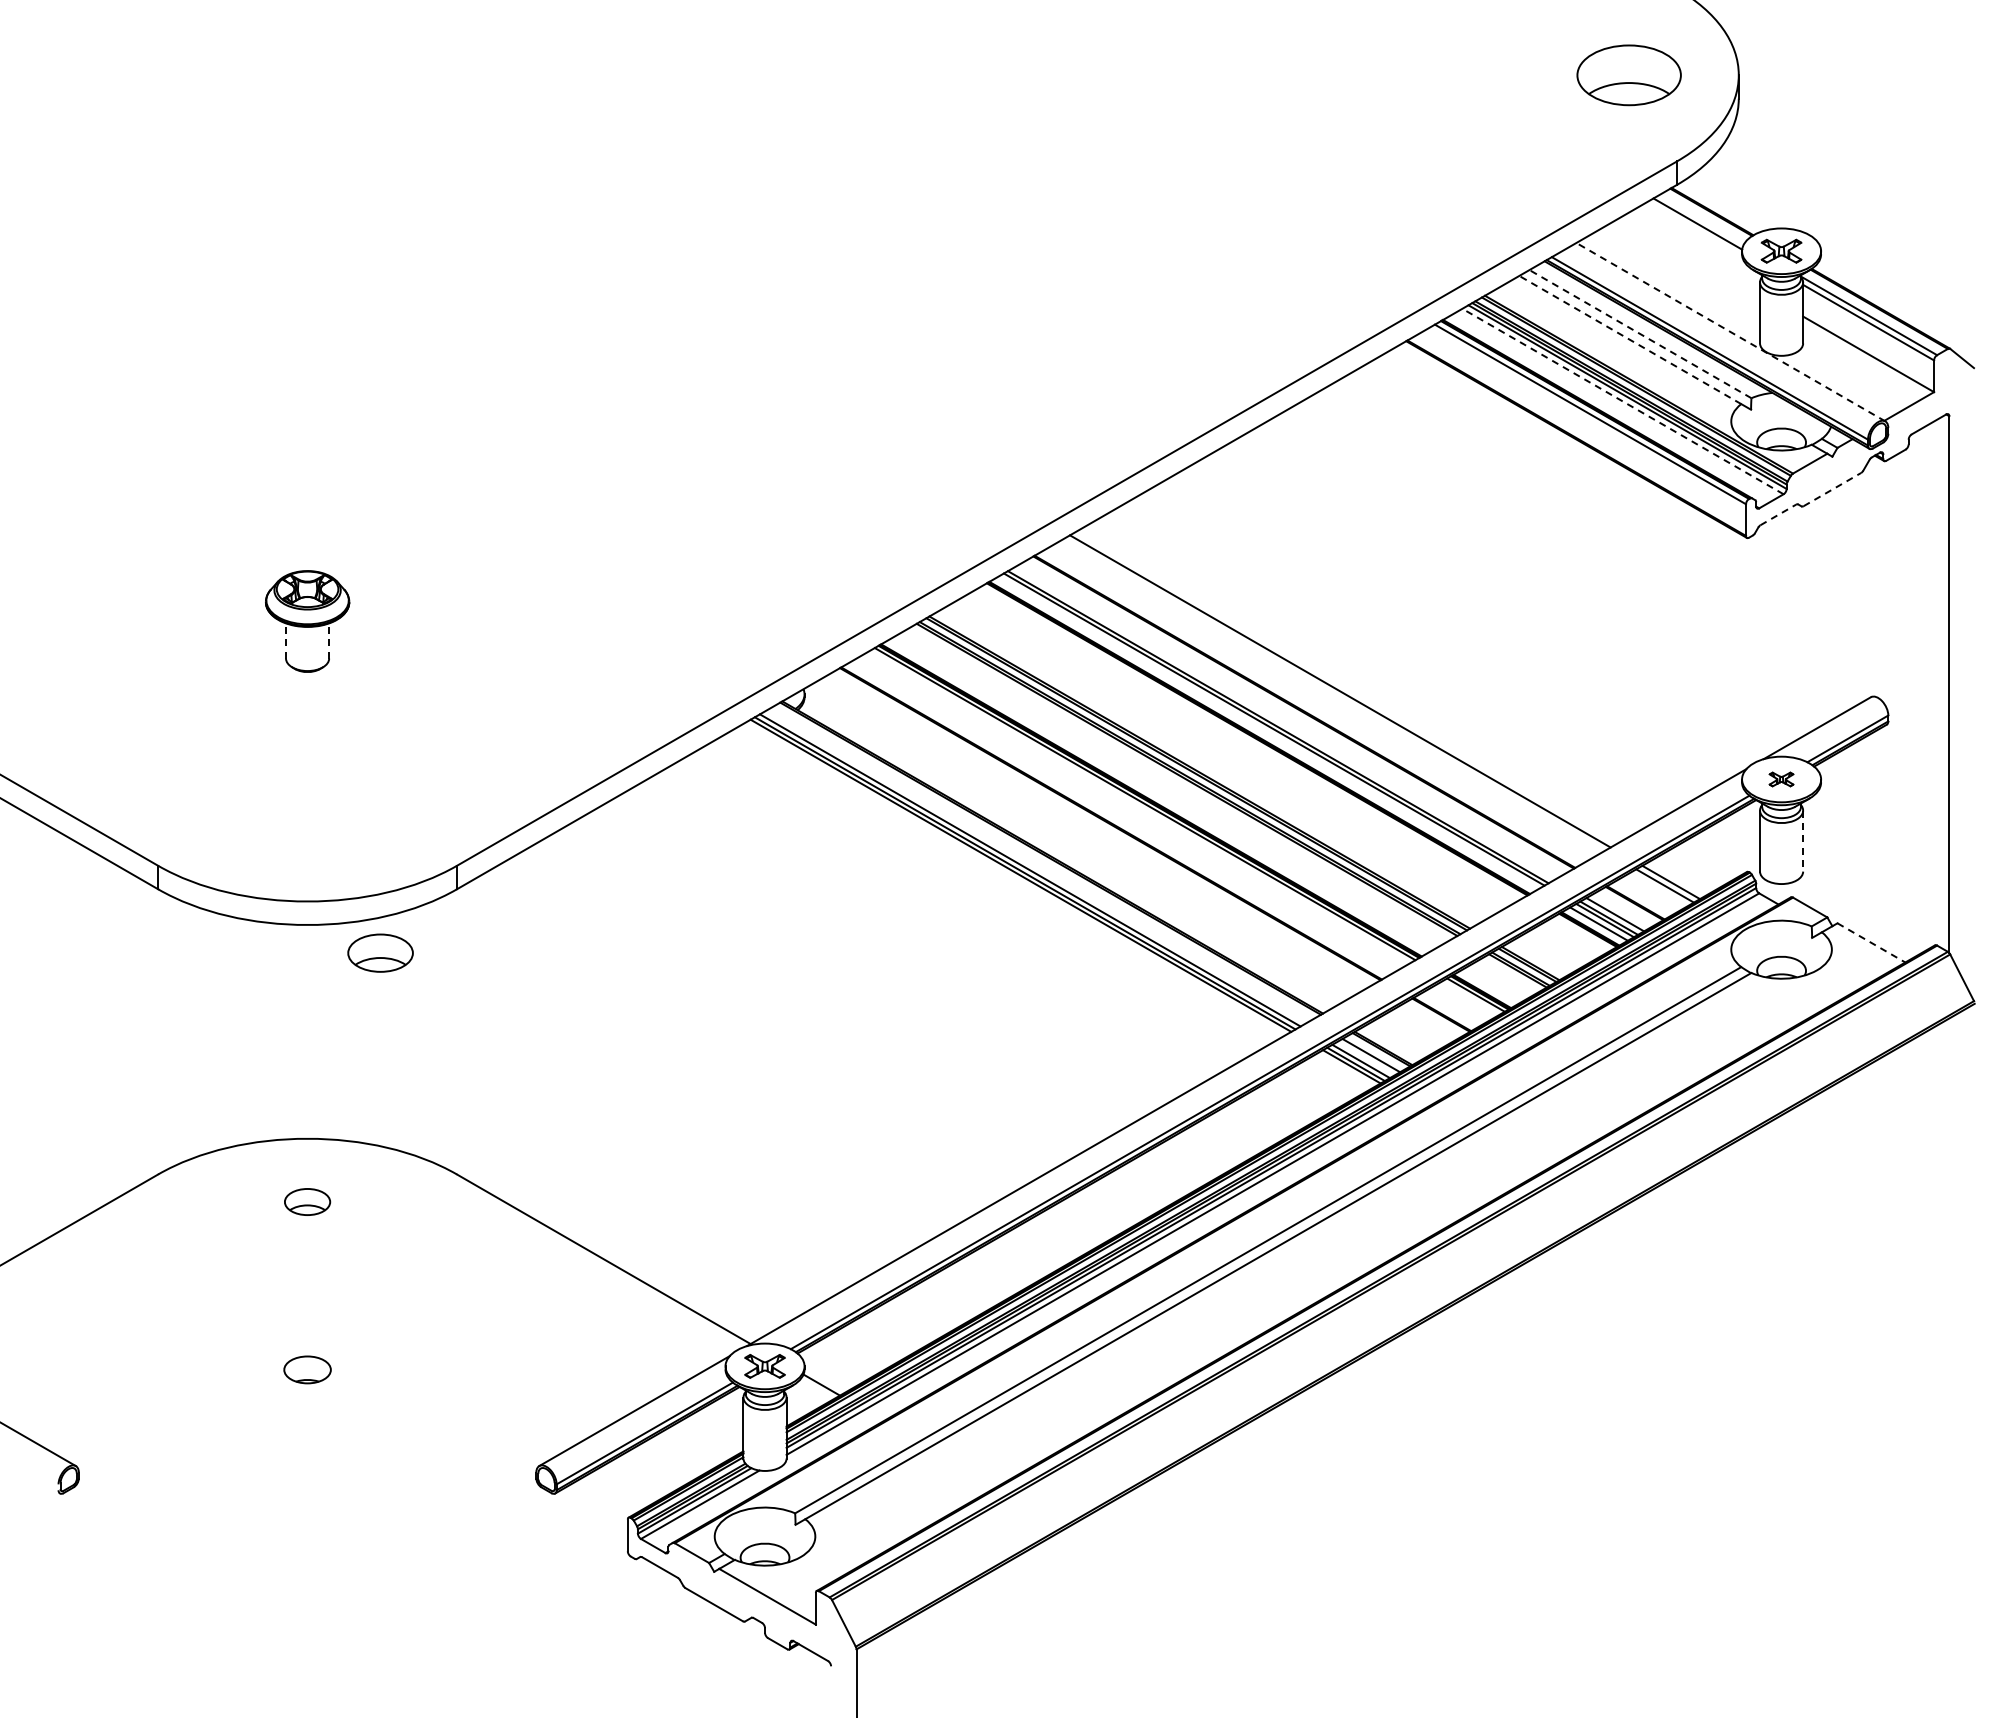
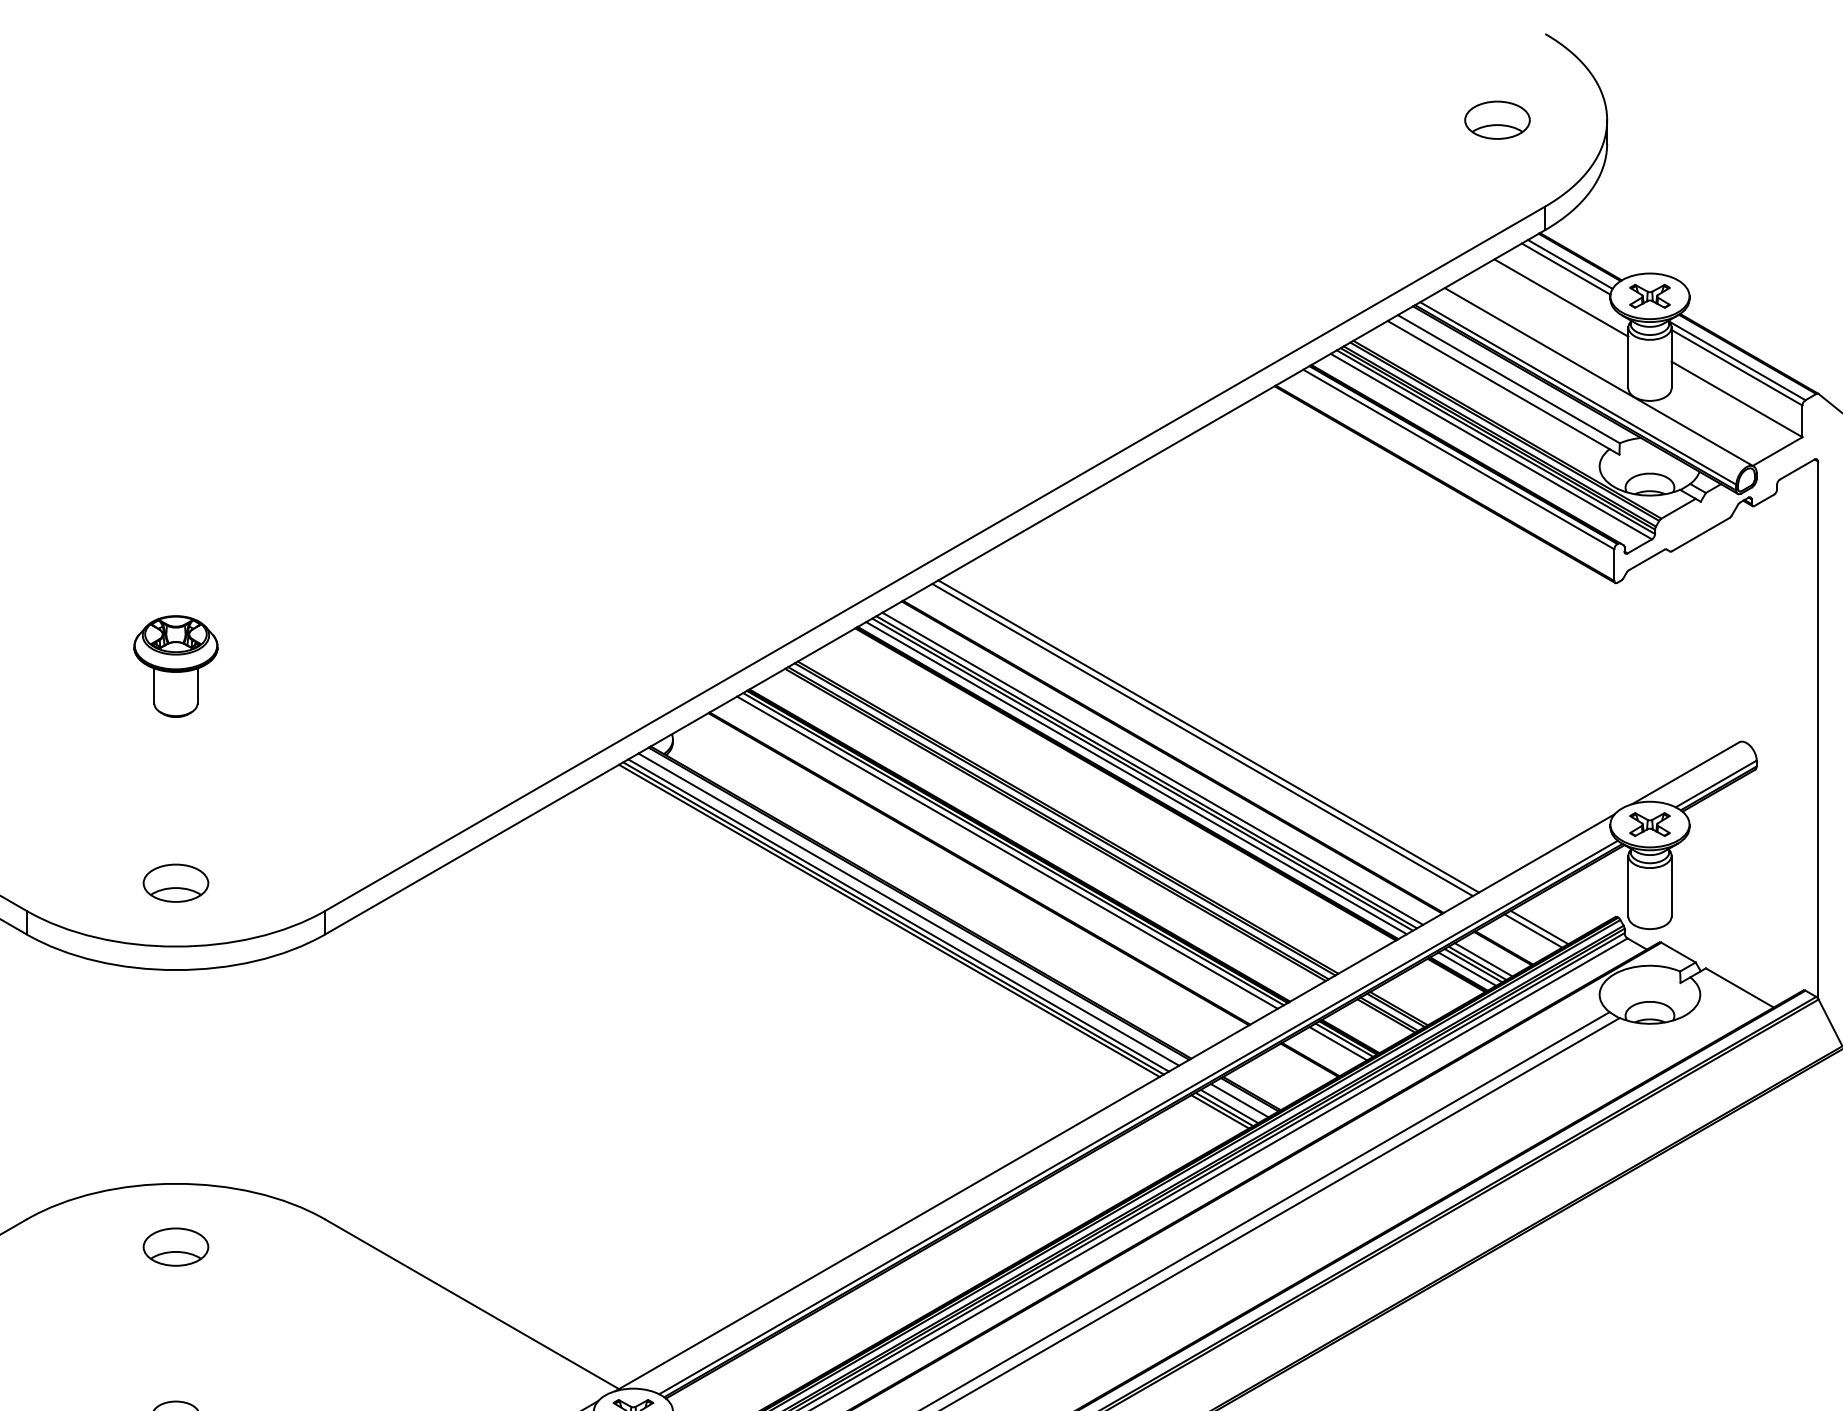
part: (1628, 74) -> (1496, 119), size x0.62
line: (1701, 218) -> (1569, 263), added
line: (1693, 252) -> (1561, 297), added
line: (1730, 331) -> (1598, 376), dashed -> solid
line: (1640, 333) -> (1508, 378), dashed -> solid
line: (1629, 339) -> (1497, 384), dashed -> solid
line: (1622, 401) -> (1490, 446), dashed -> solid
line: (1832, 489) -> (1700, 534), dashed -> solid
line: (1778, 514) -> (1646, 559), dashed -> solid
line: (286, 641) -> (154, 686), dashed -> solid
line: (329, 641) -> (197, 686), dashed -> solid
line: (1333, 694) -> (1201, 739), added
line: (1284, 723) -> (1152, 768), added
line: (1267, 733) -> (1135, 778), added
part: (1781, 779) -> (1649, 824), size x1.67
line: (1138, 807) -> (1006, 852), added
line: (1803, 841) -> (1671, 886), dashed -> solid
line: (1040, 864) -> (908, 909), added
line: (1871, 943) -> (1739, 988), dashed -> solid
part: (380, 952) -> (175, 882), moved
line: (1469, 998) -> (1337, 1043), added
part: (307, 1201) -> (175, 1246), size x1.43

